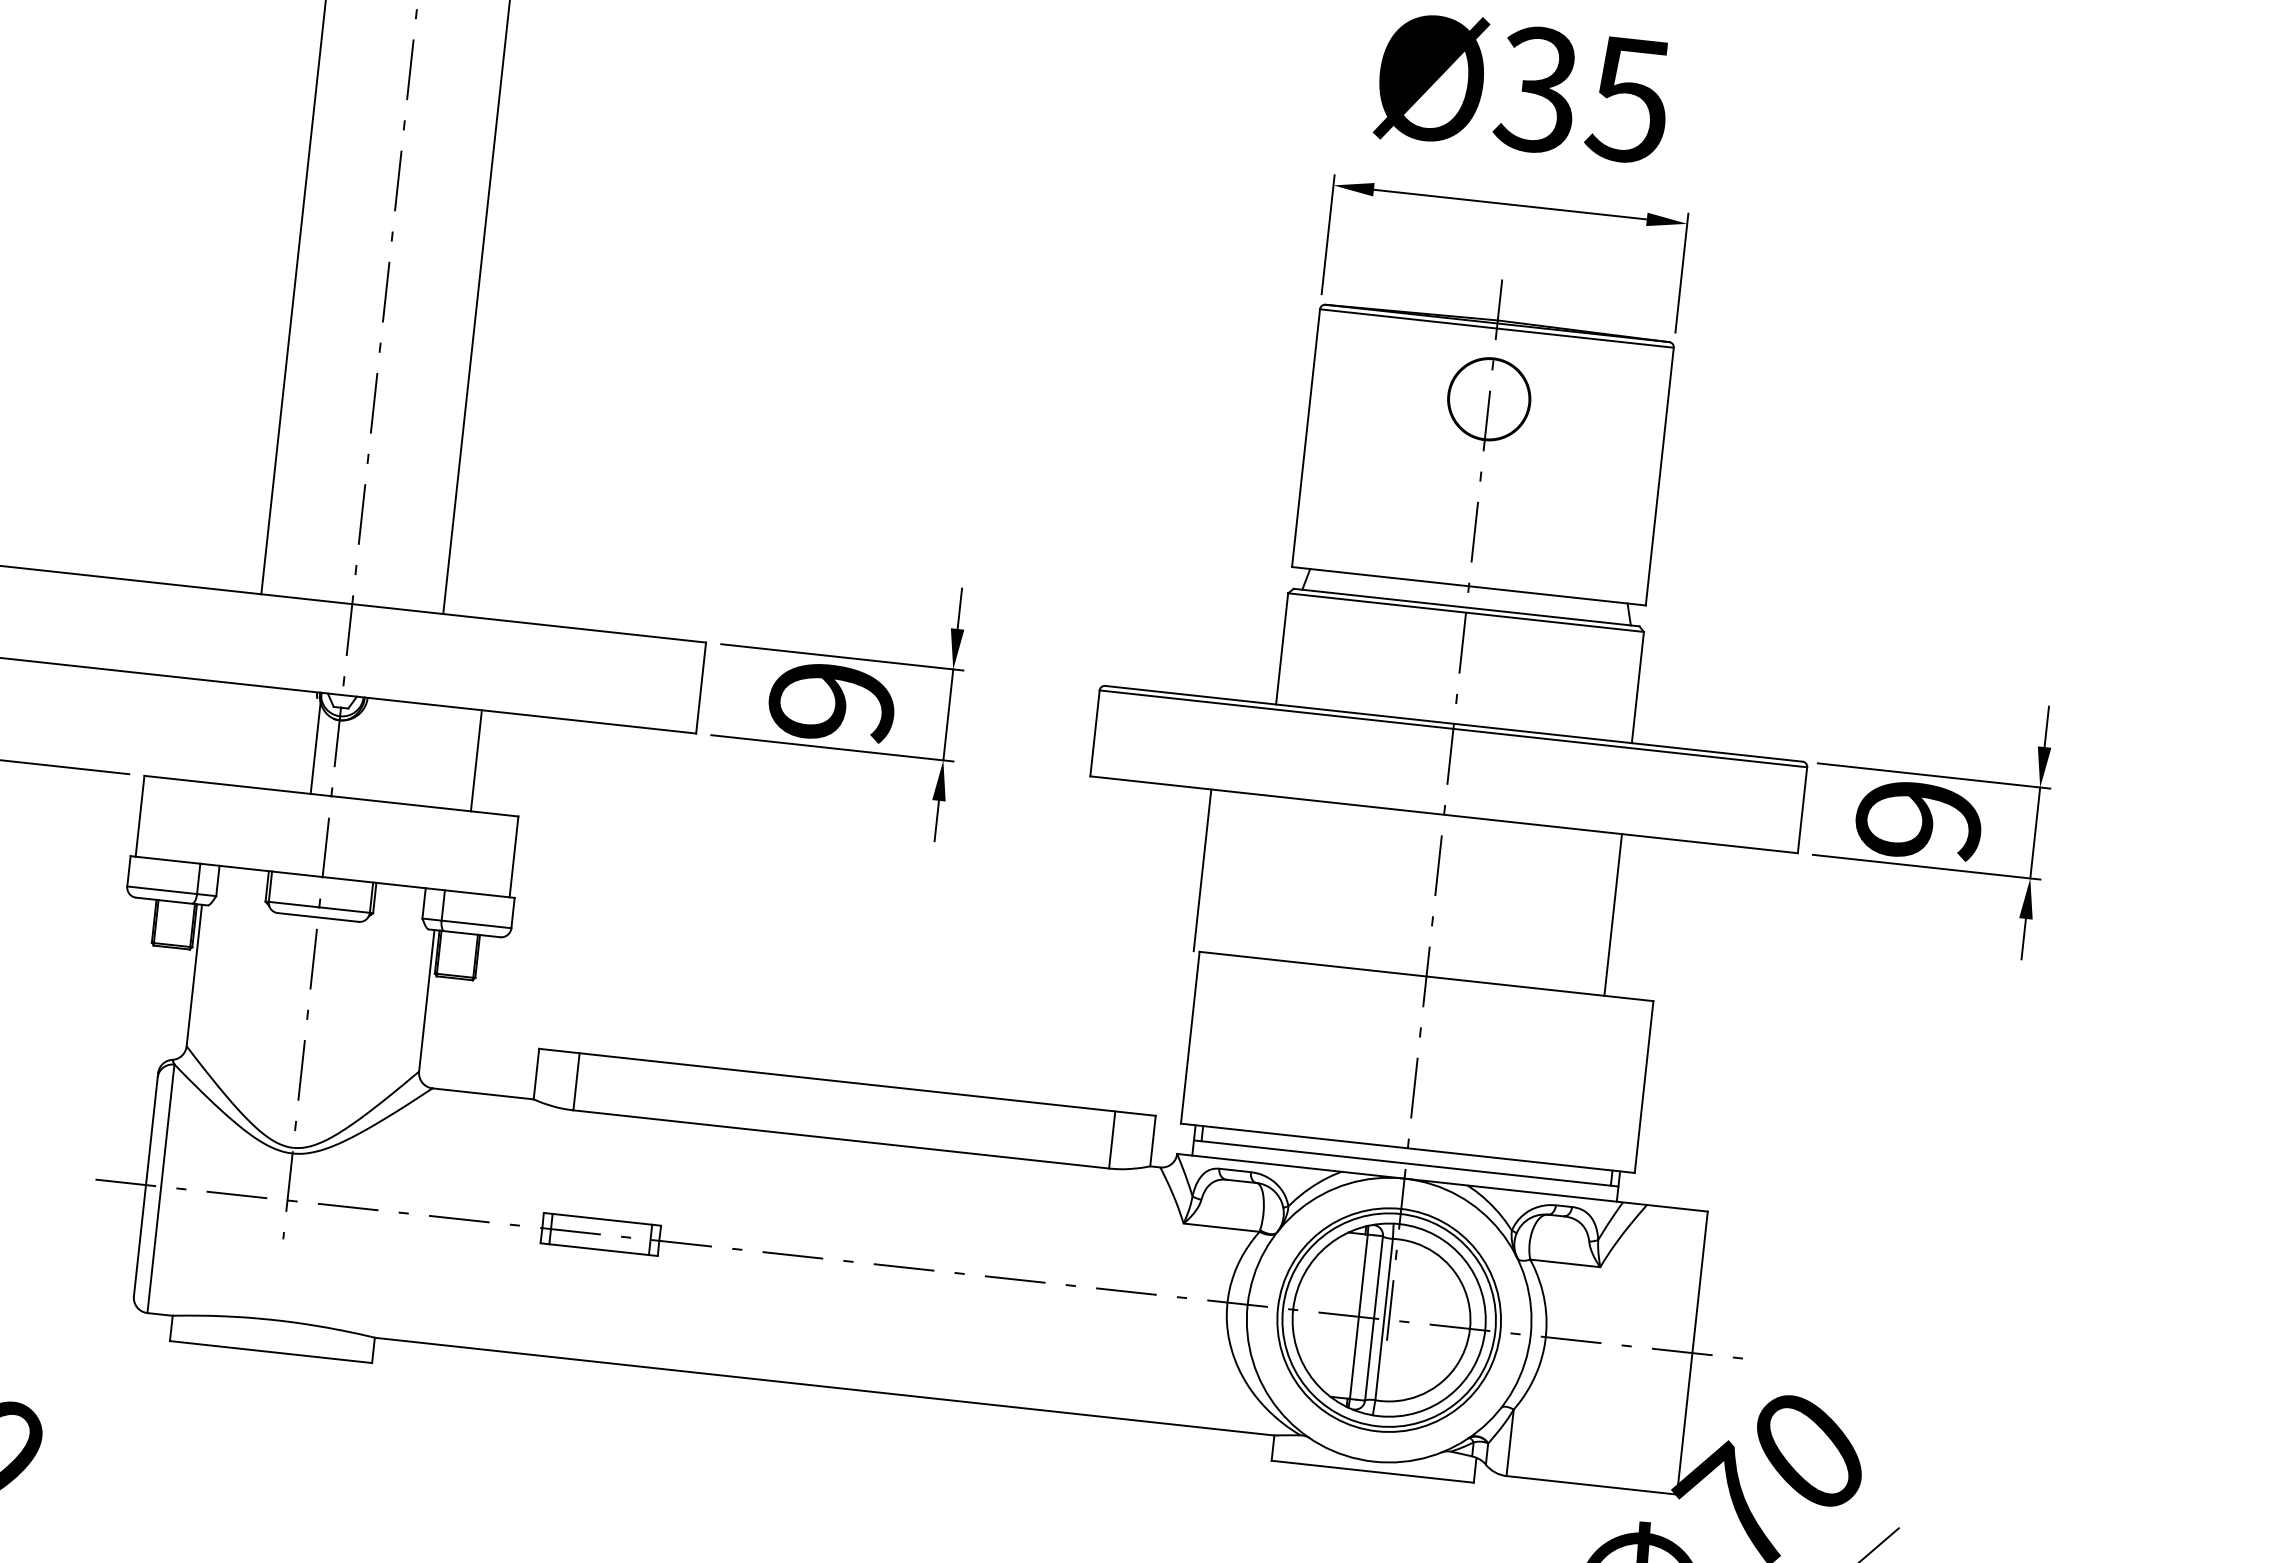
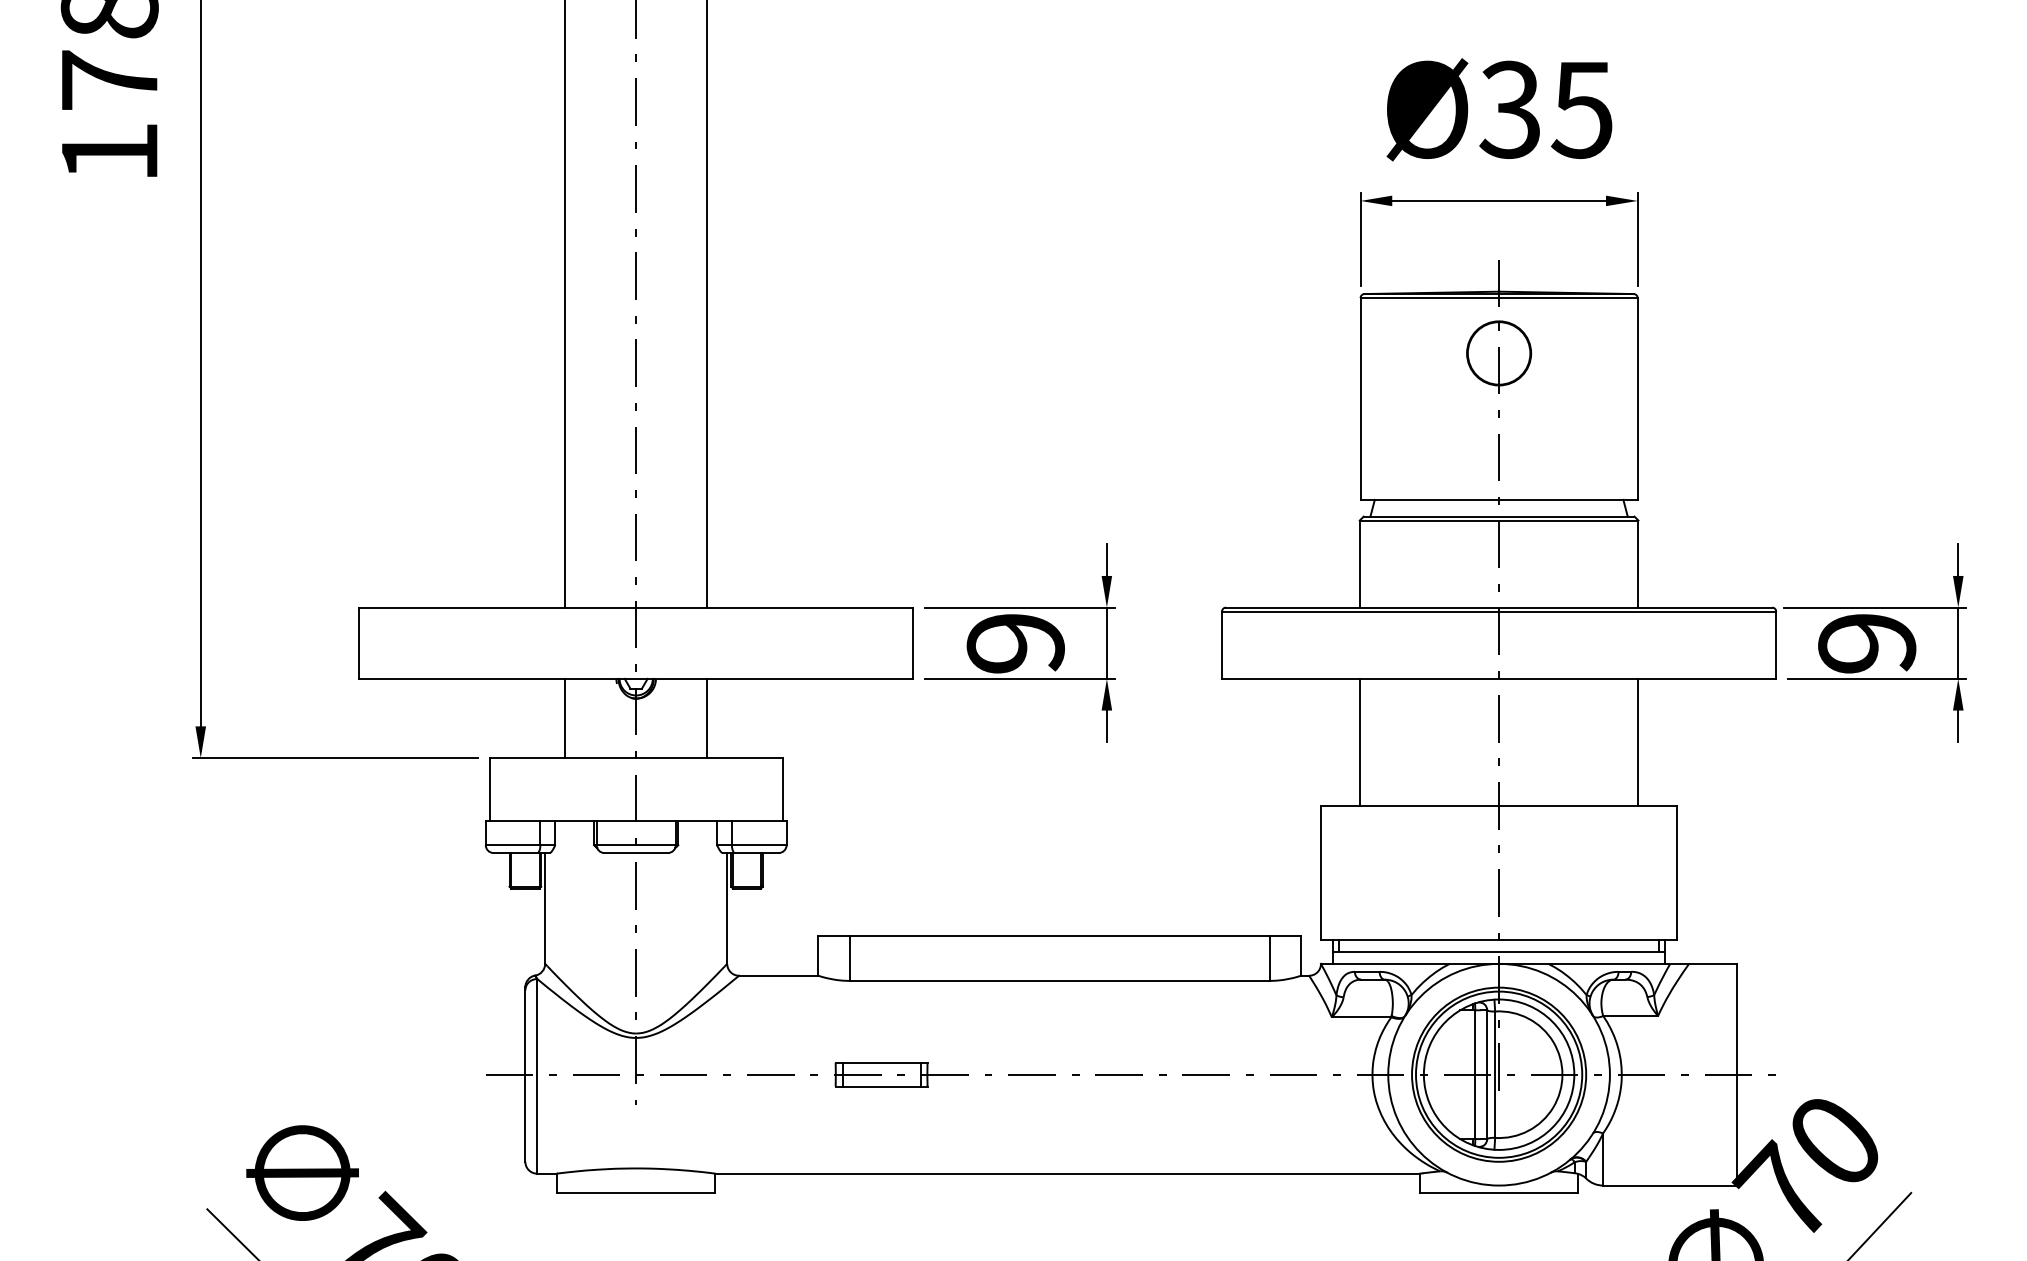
line: (315, 743) -> (564, 718), moved
line: (476, 760) -> (707, 718), moved
line: (1202, 869) -> (1359, 741), moved

